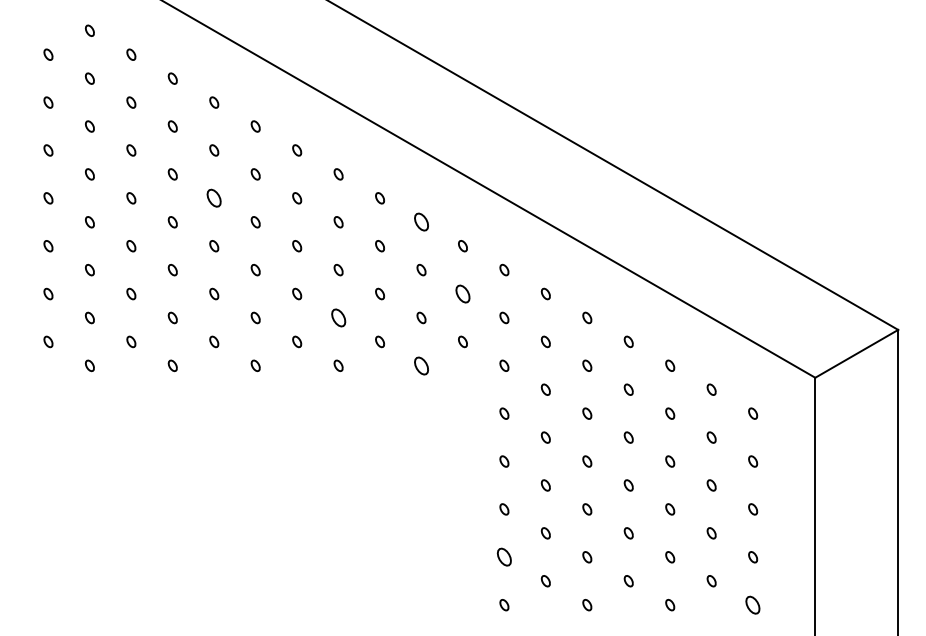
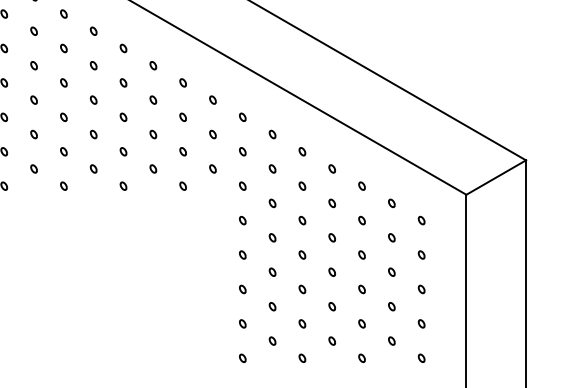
part: (214, 198) -> (34, 65), size x0.62
part: (421, 222) -> (183, 83), size x0.62
part: (462, 293) -> (212, 134), size x0.62
part: (338, 317) -> (123, 151), size x0.62
part: (421, 365) -> (183, 185), size x0.62
part: (504, 557) -> (242, 324), size x0.62
part: (753, 604) -> (421, 357), size x0.62

